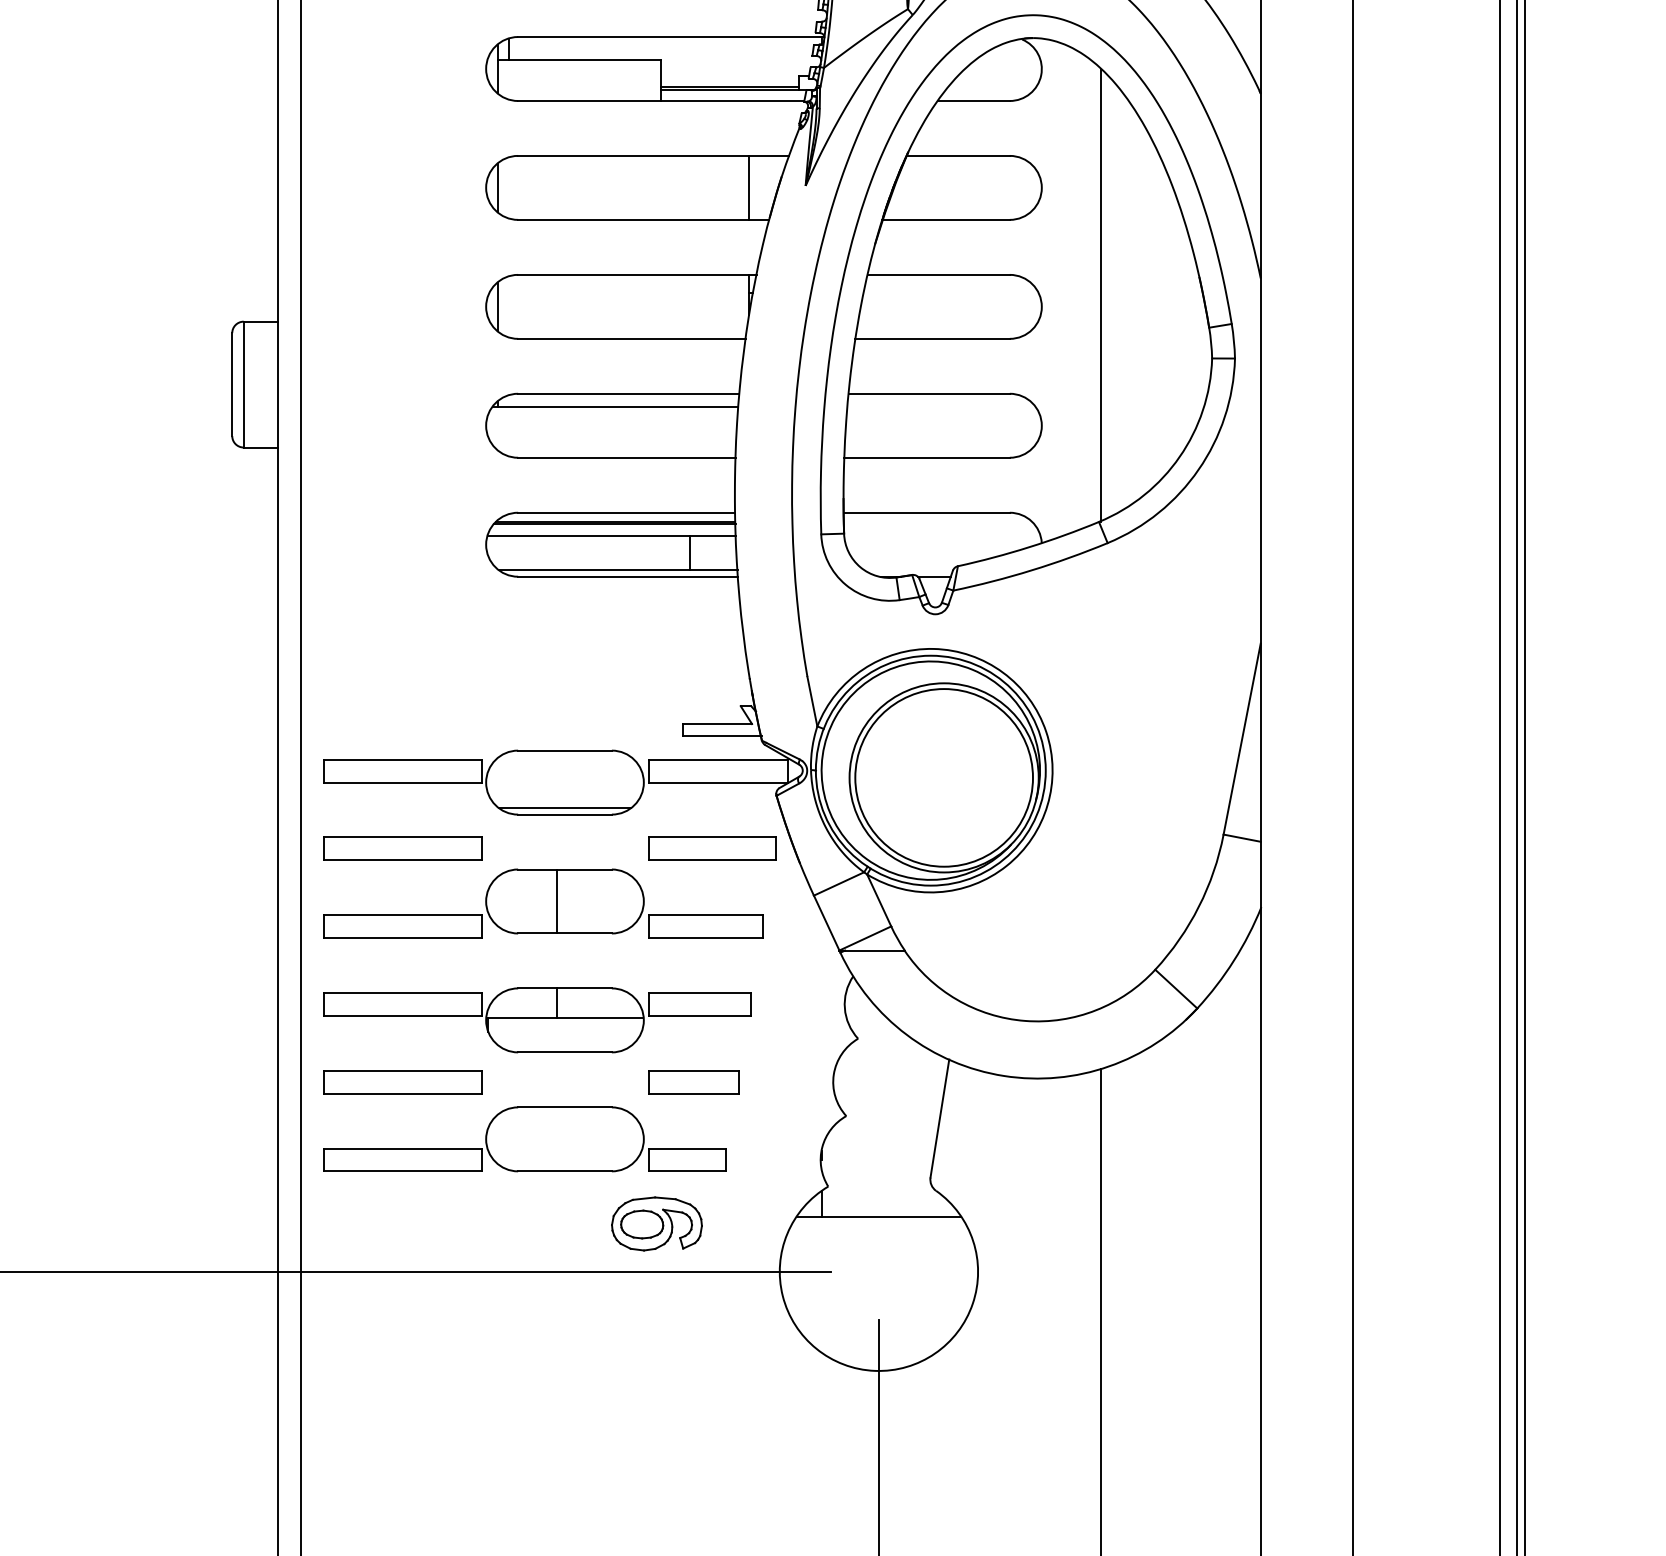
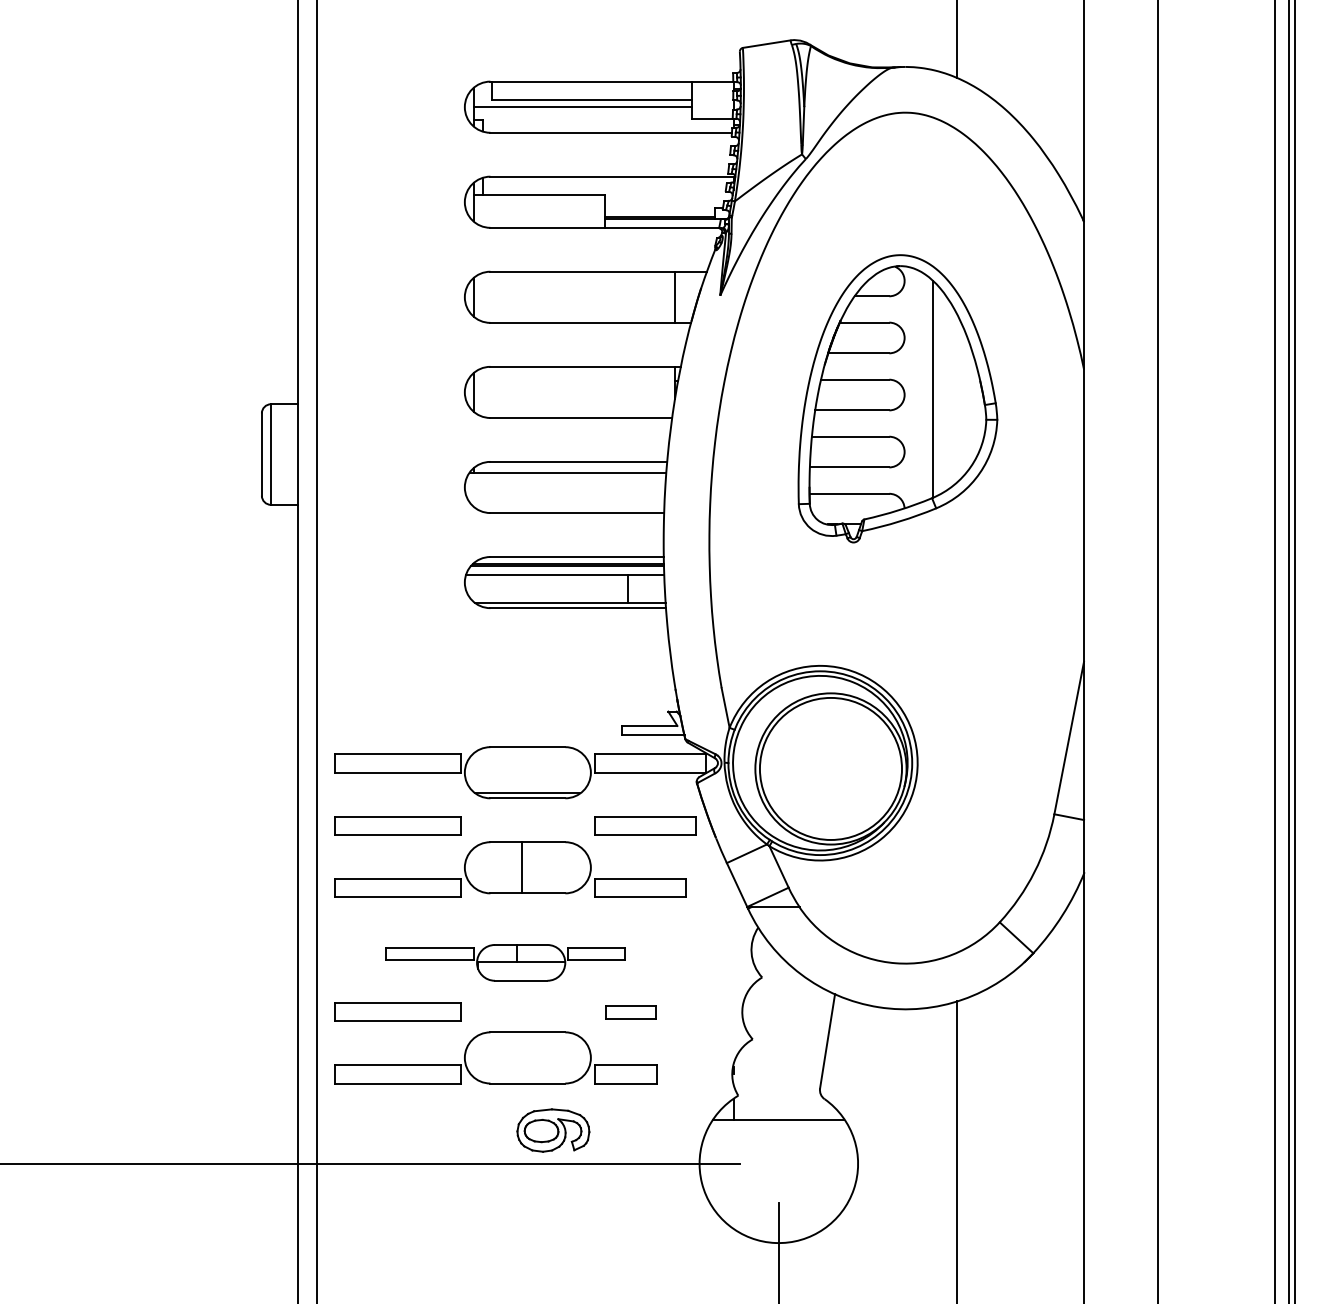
part: (1027, 314) -> (897, 398), size x0.6
part: (537, 1019) -> (505, 962), size x0.7
part: (693, 1081) -> (630, 1011), size x0.7
part: (657, 1223) -> (553, 1130), moved

